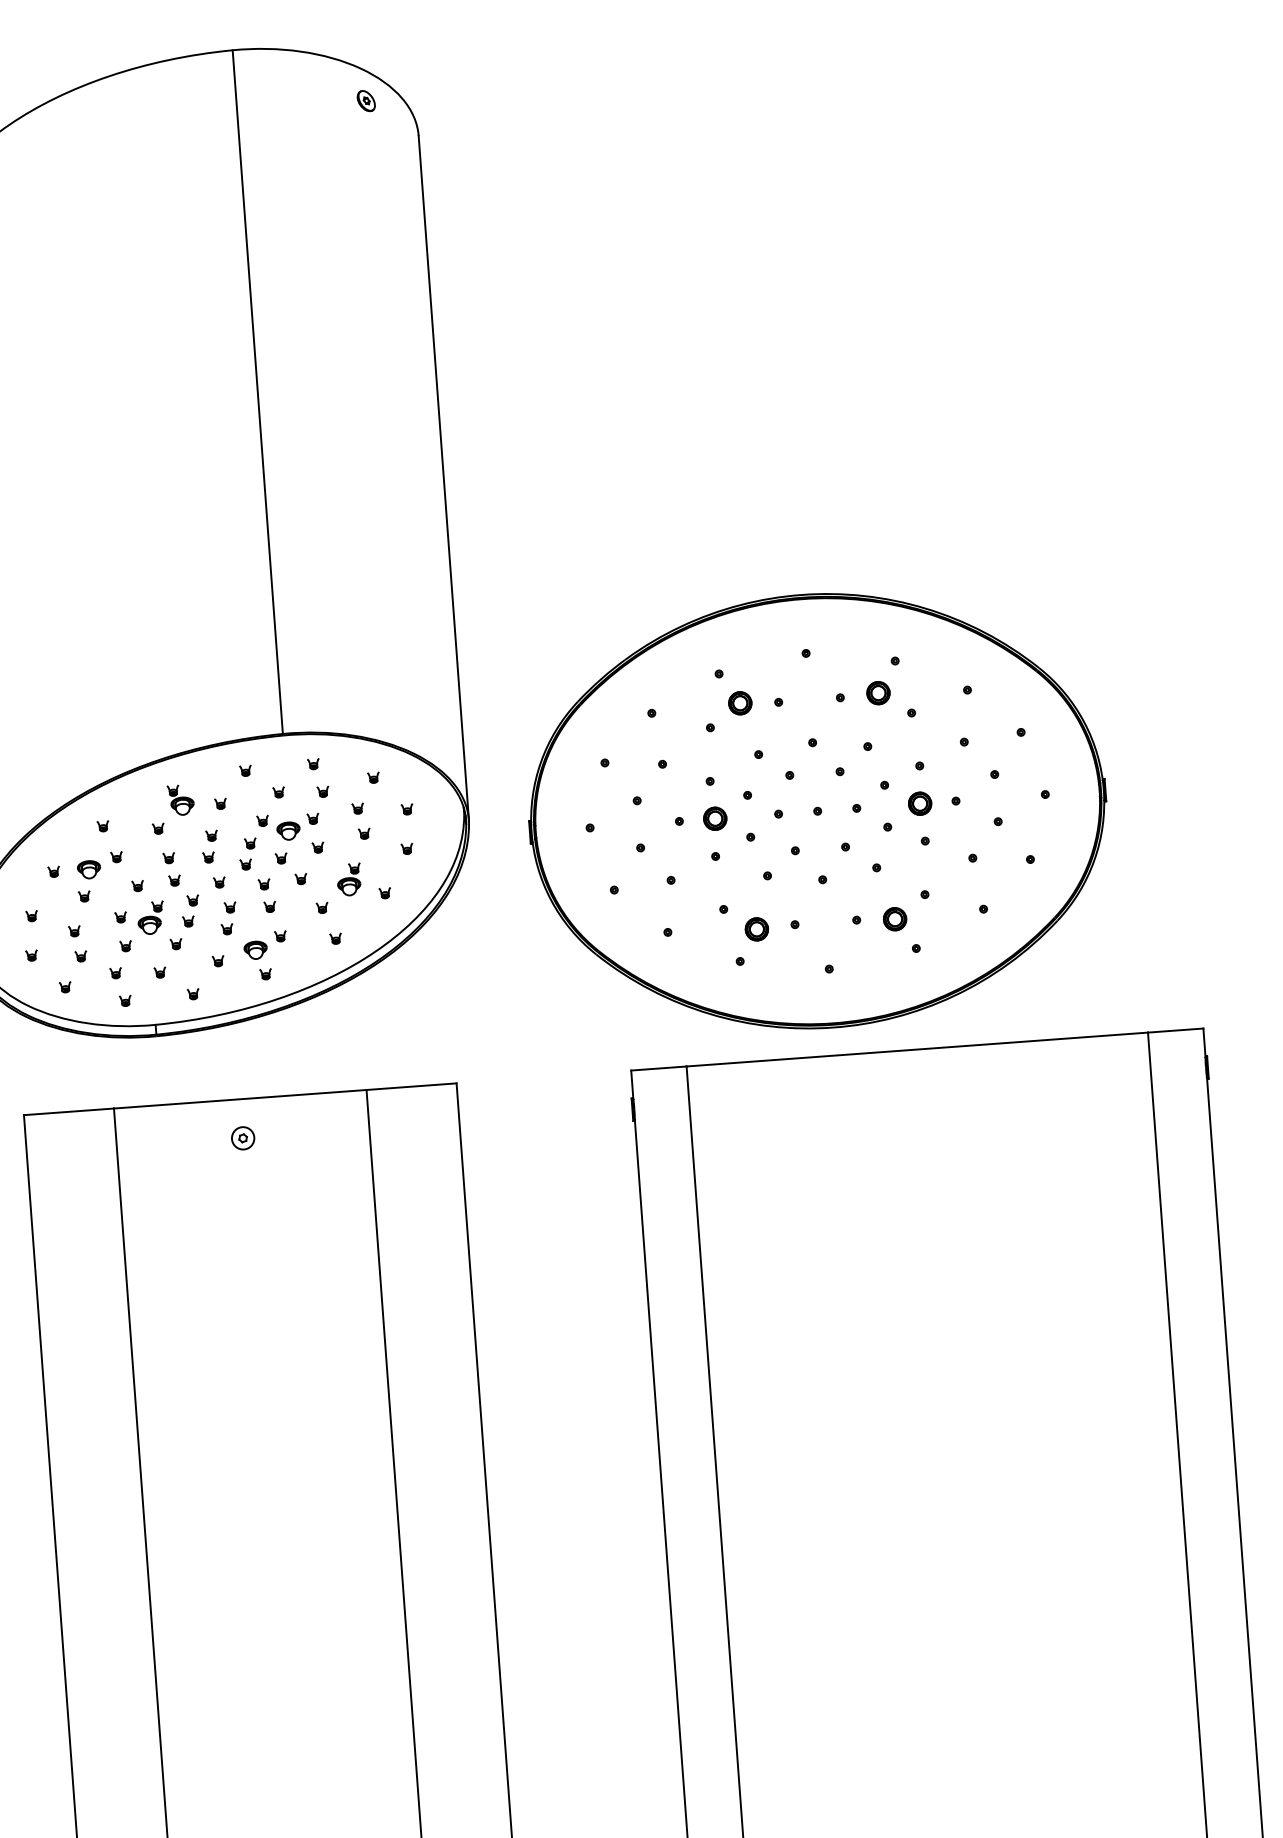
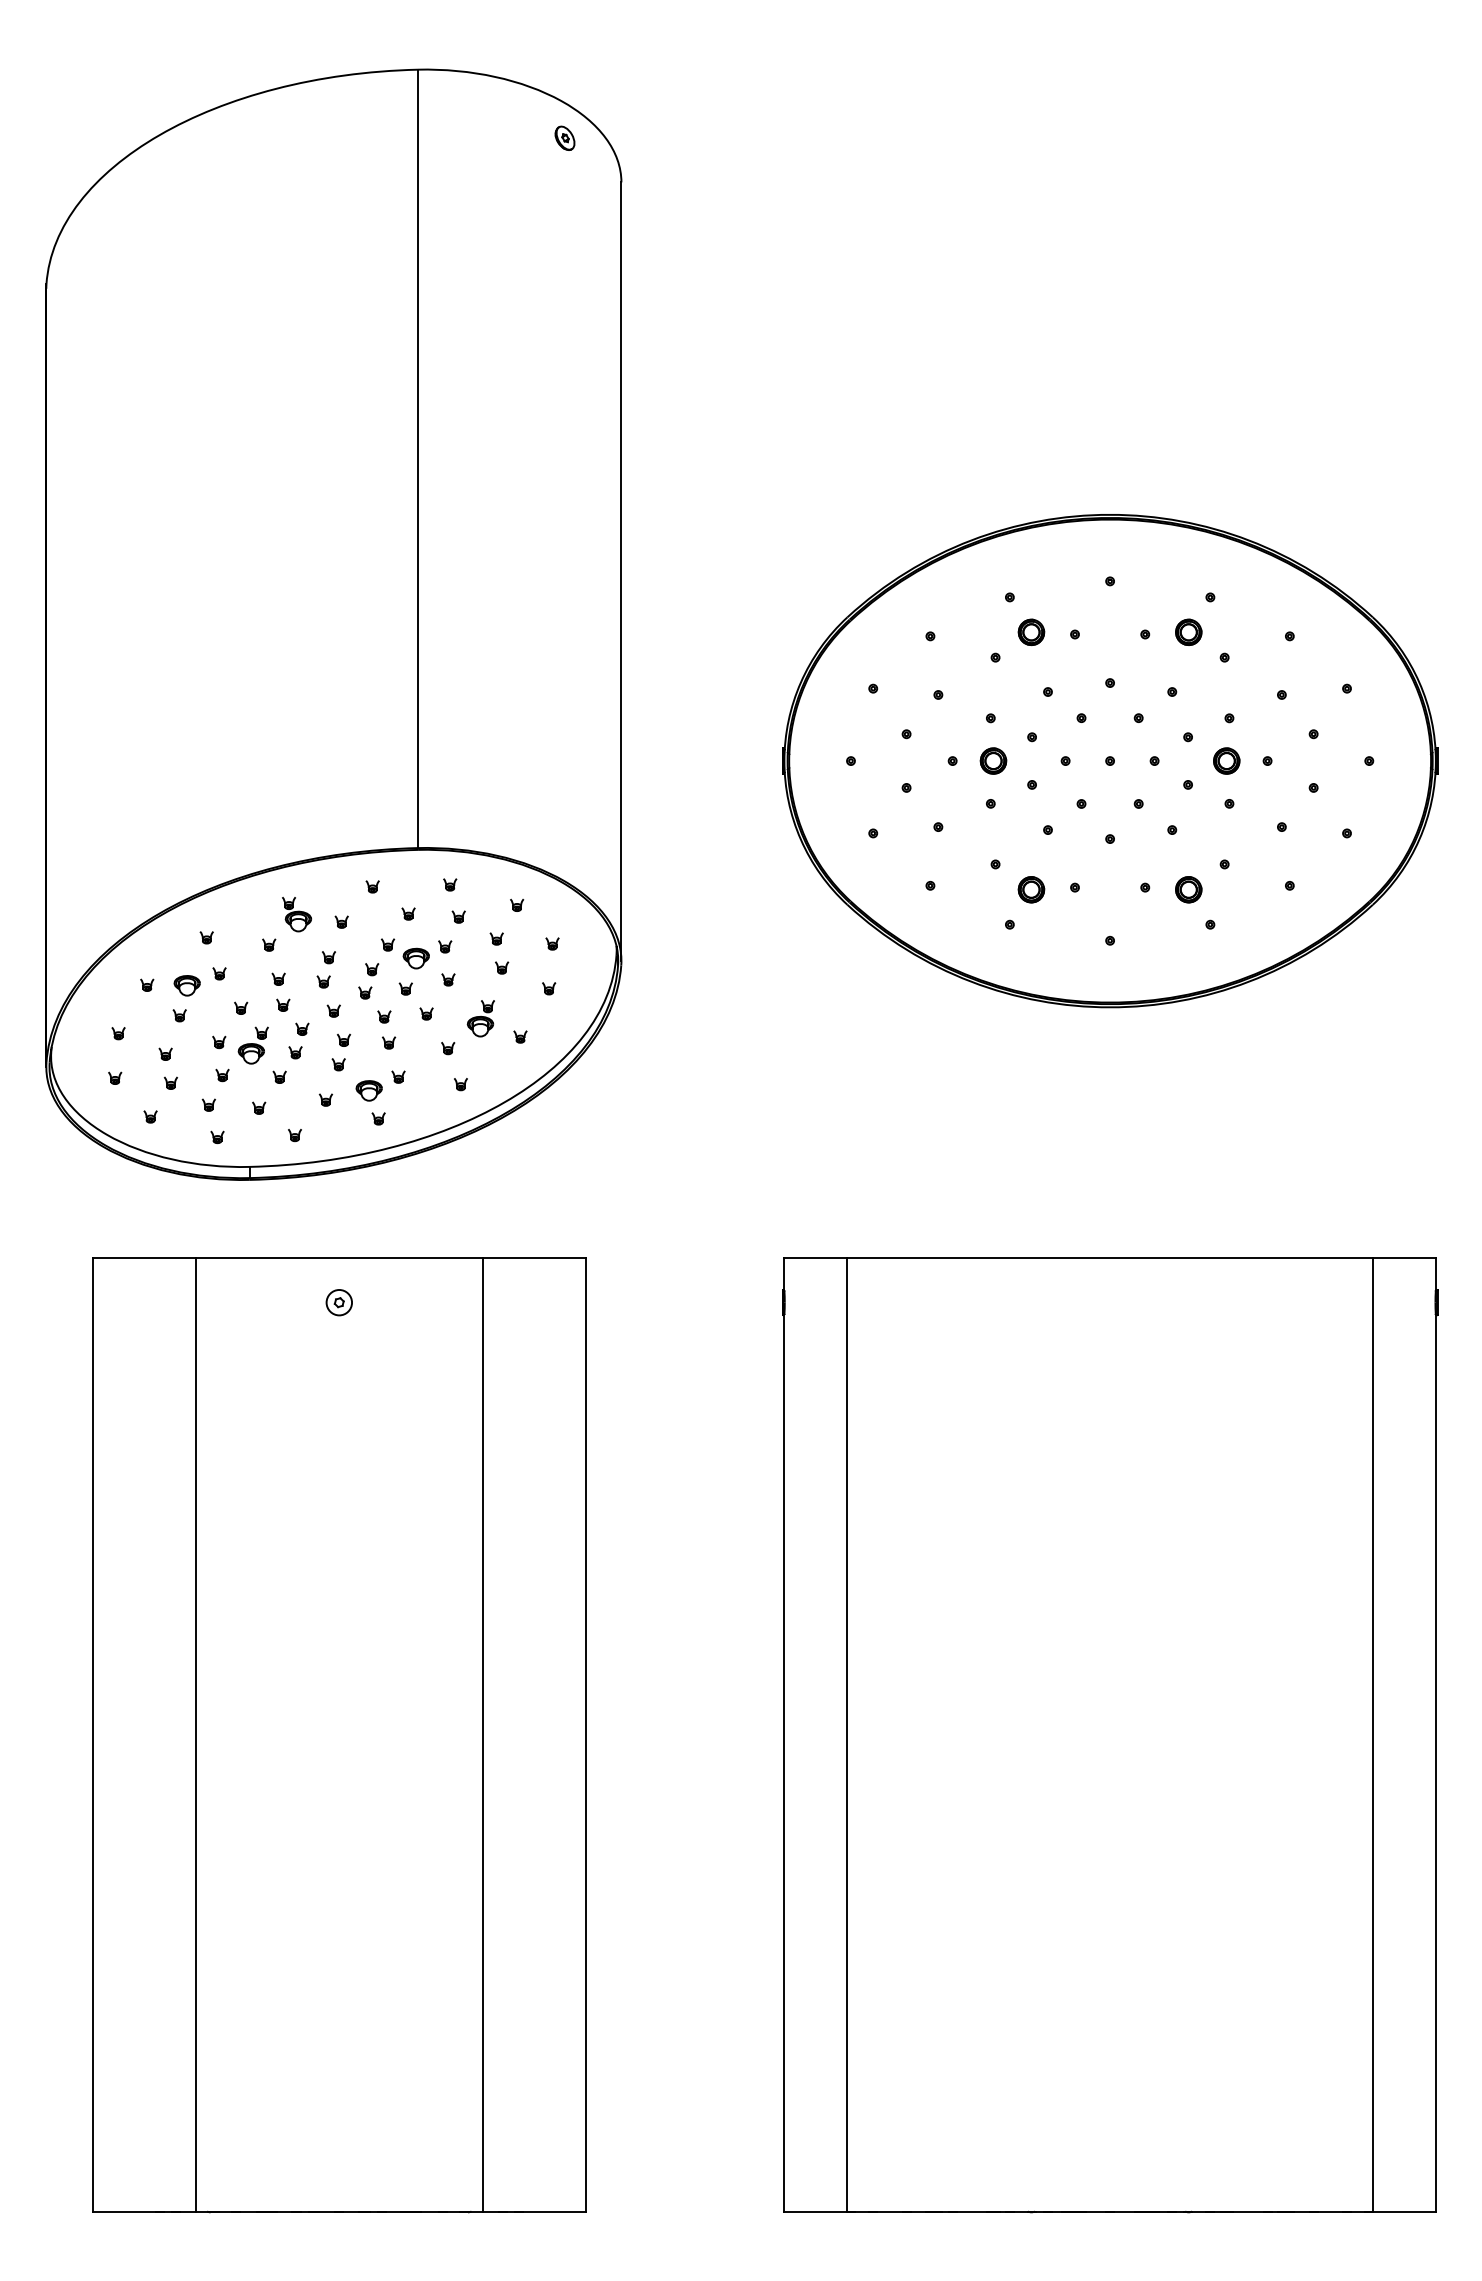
part: (818, 811) -> (1110, 761), moved

